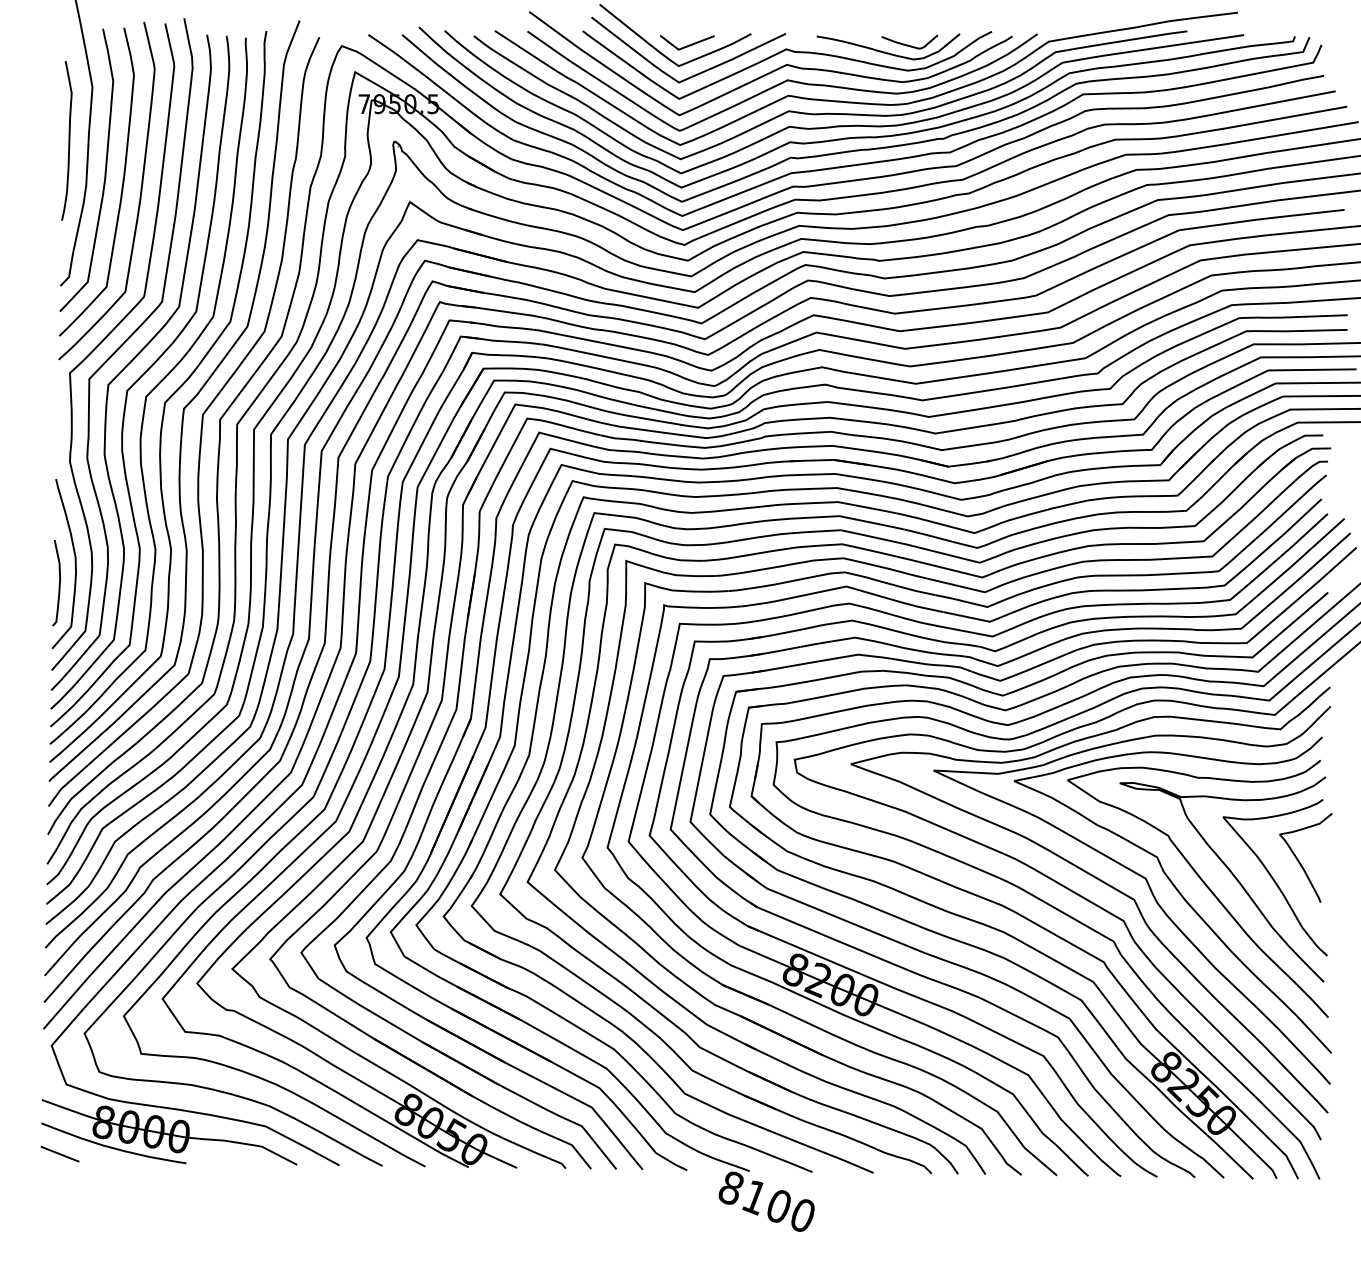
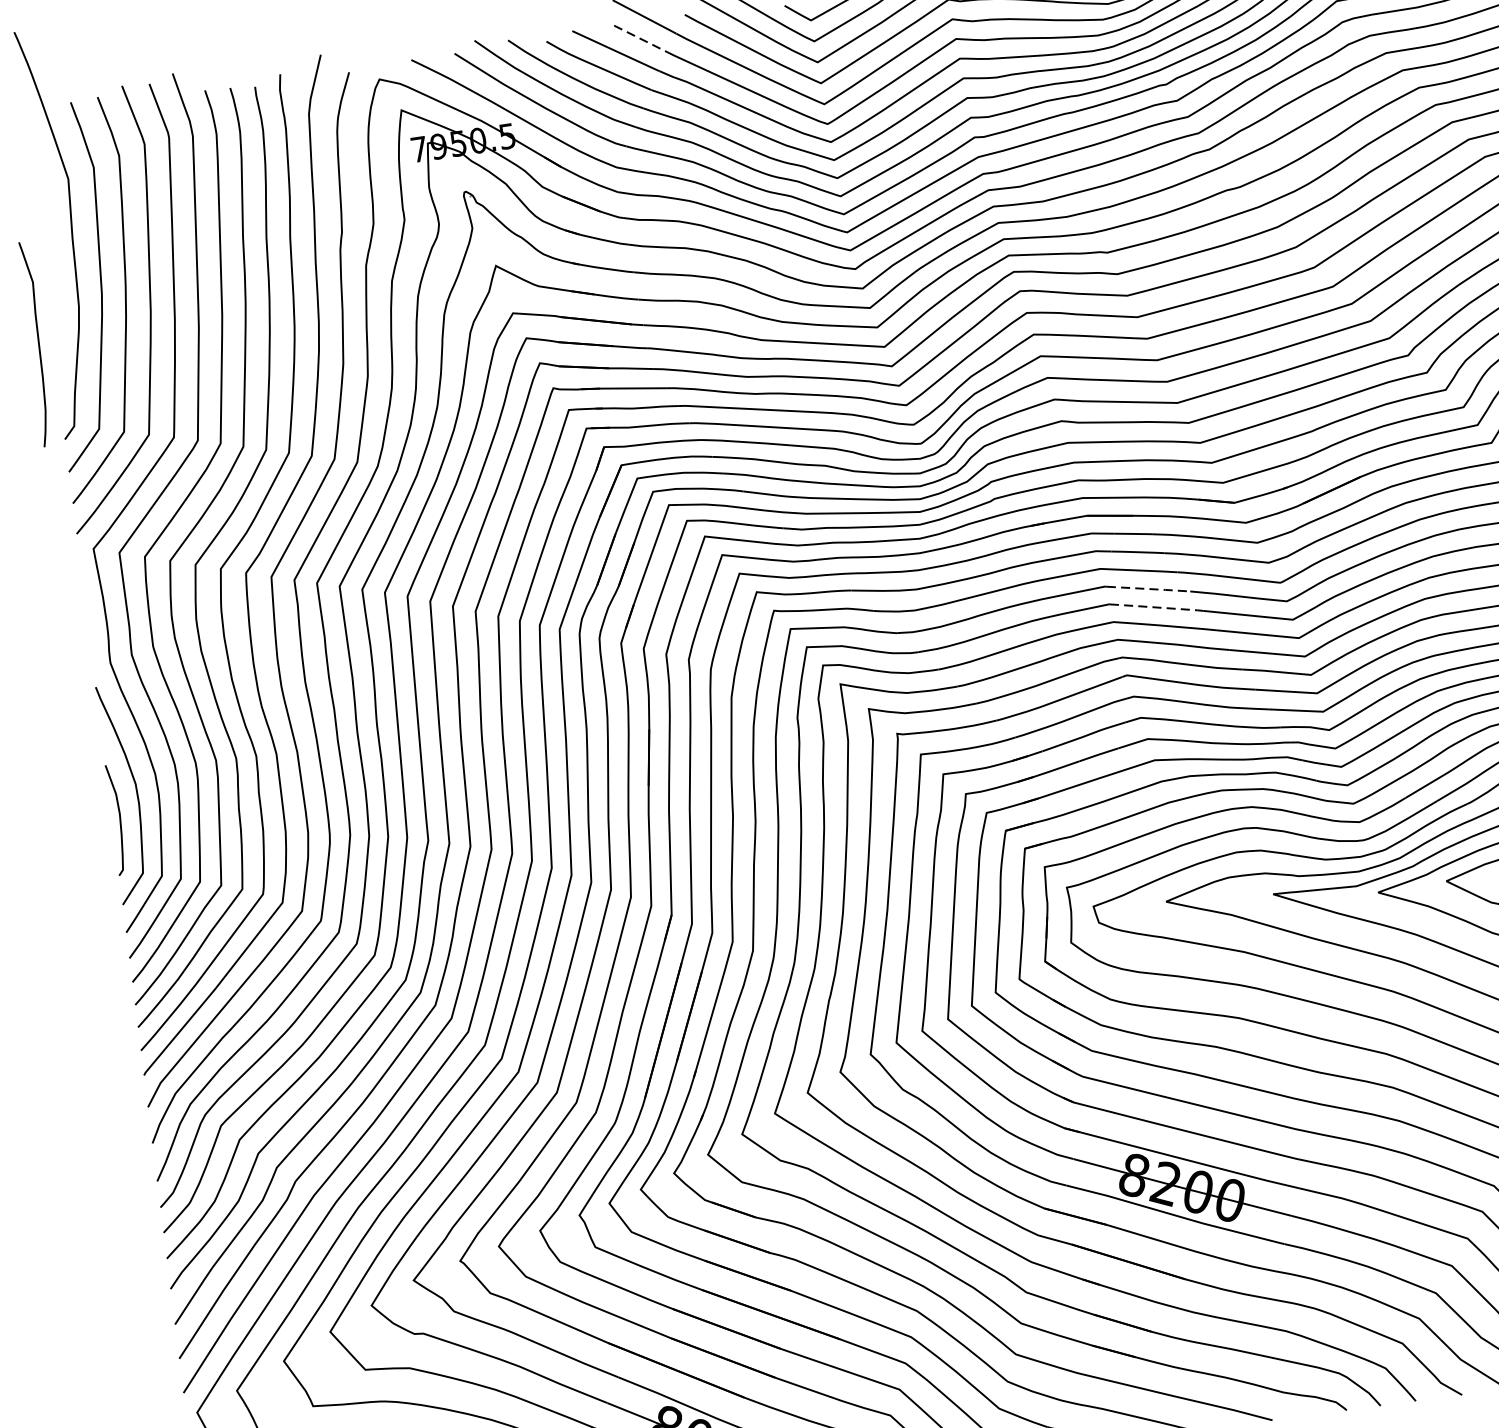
line: (547, 45) -> (642, 39), solid -> dashed
curve: (68, 140) -> (37, 343), moved
line: (872, 522) -> (1148, 588), solid -> dashed
line: (876, 537) -> (1156, 606), solid -> dashed

